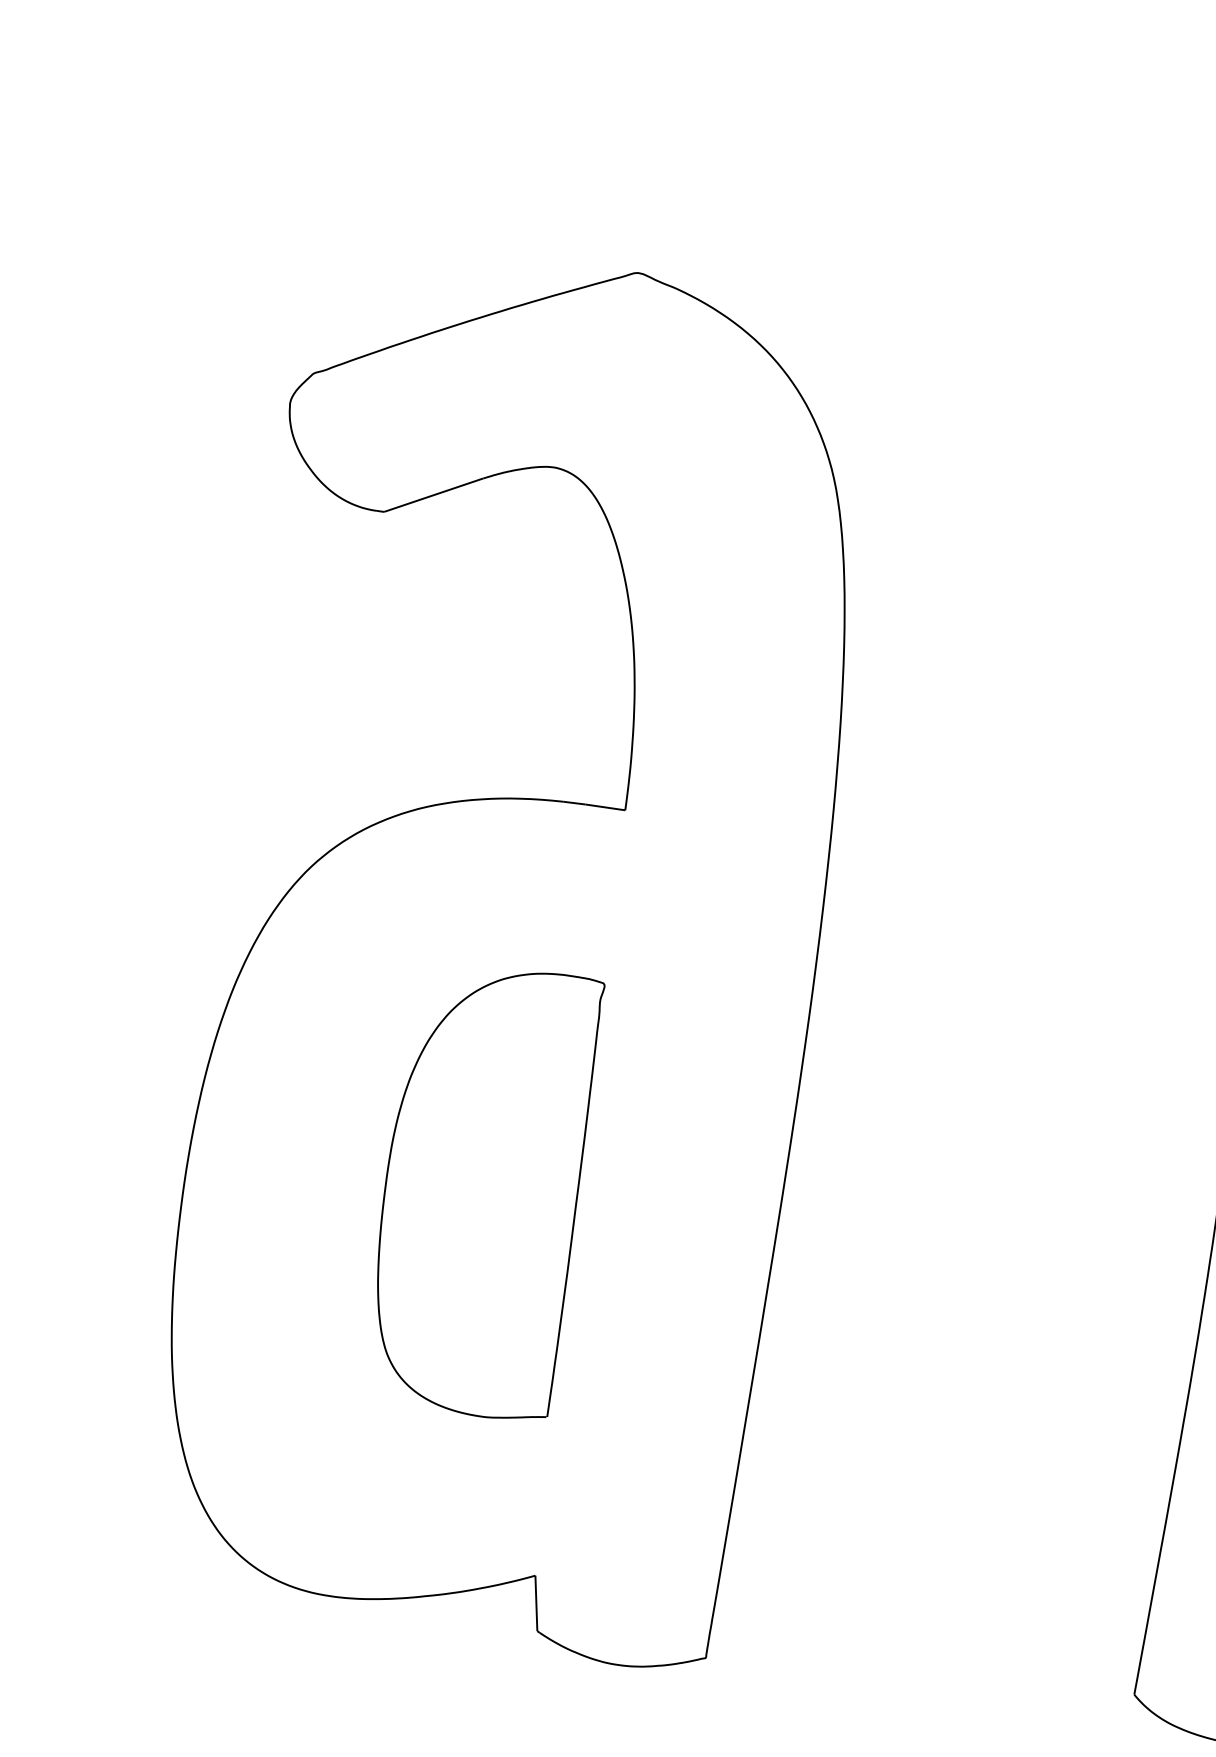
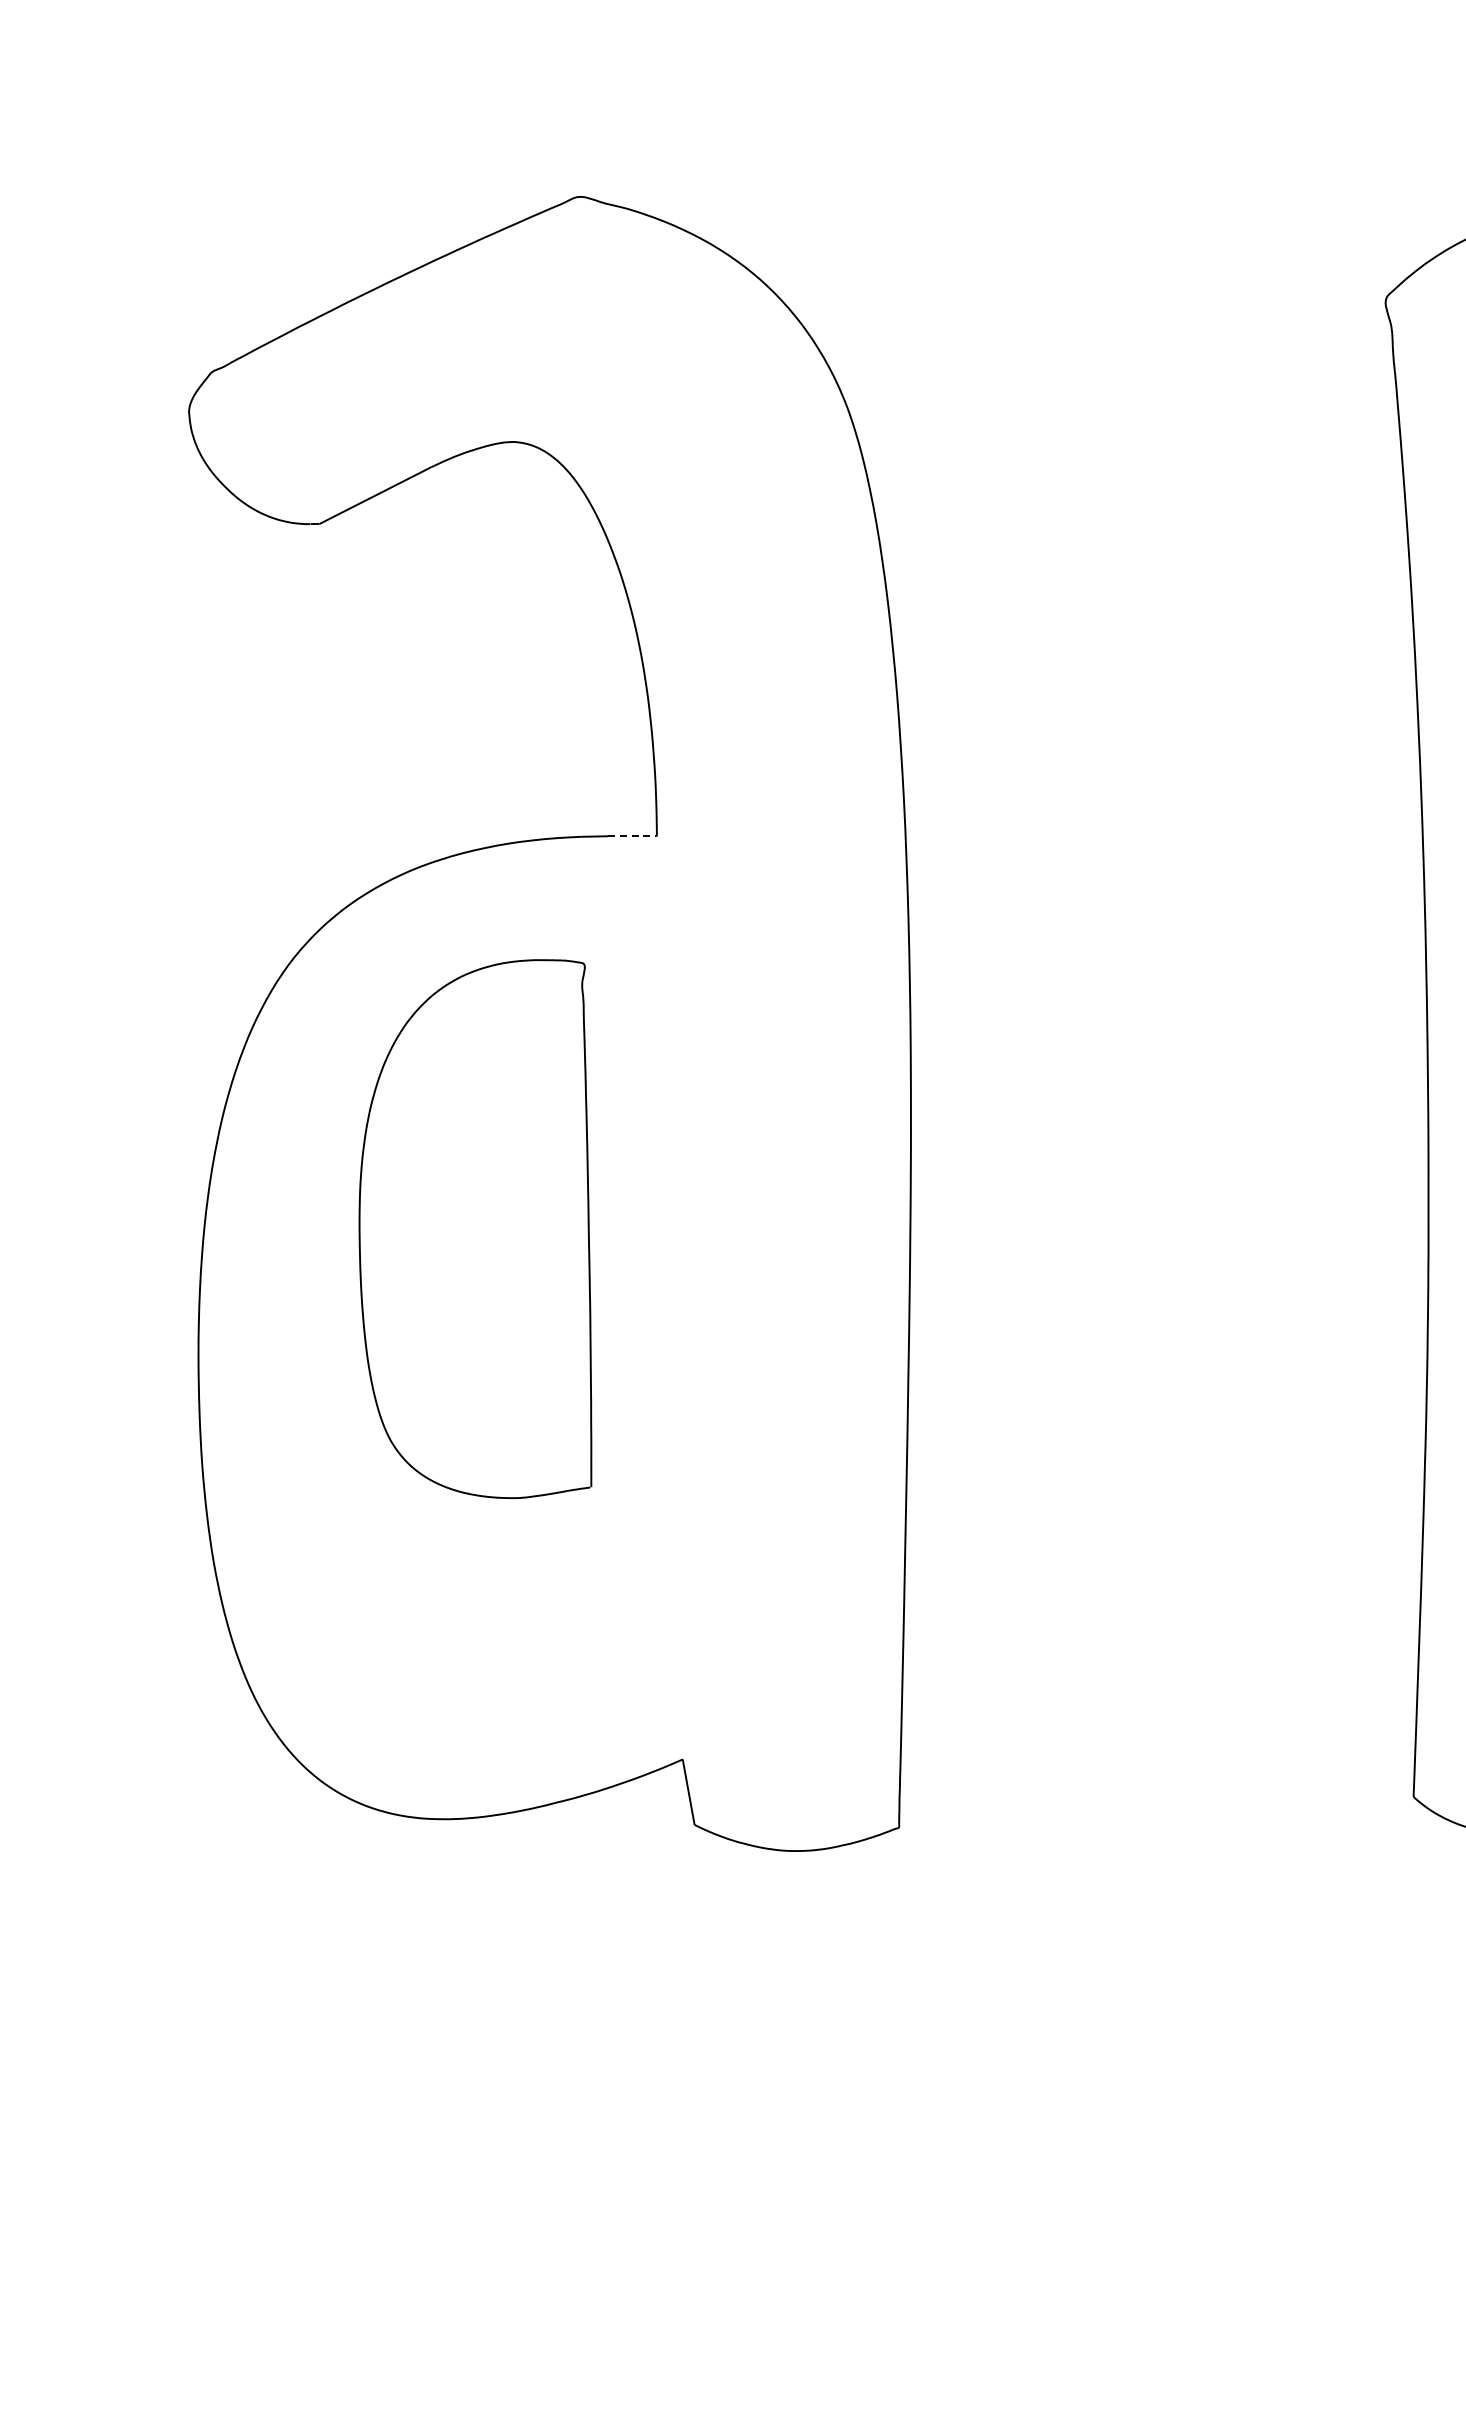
line: (605, 807) -> (633, 836), solid -> dashed
curve: (575, 1202) -> (587, 1228), moved

